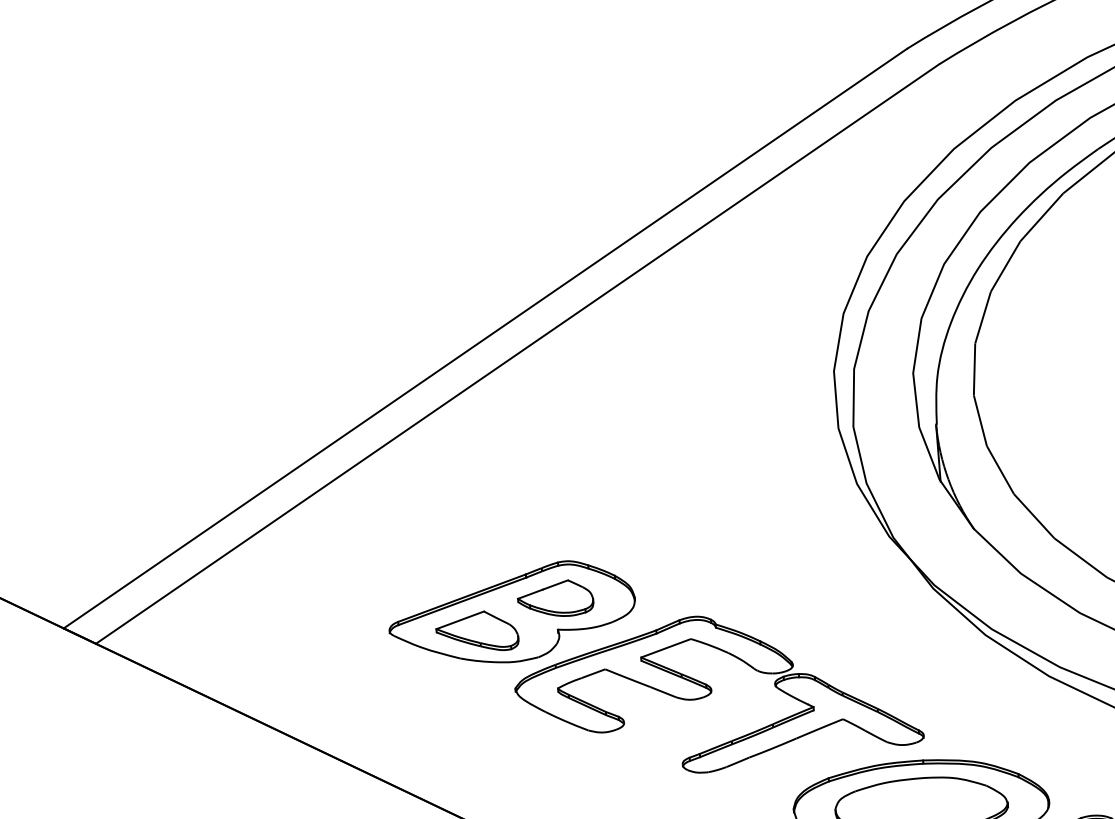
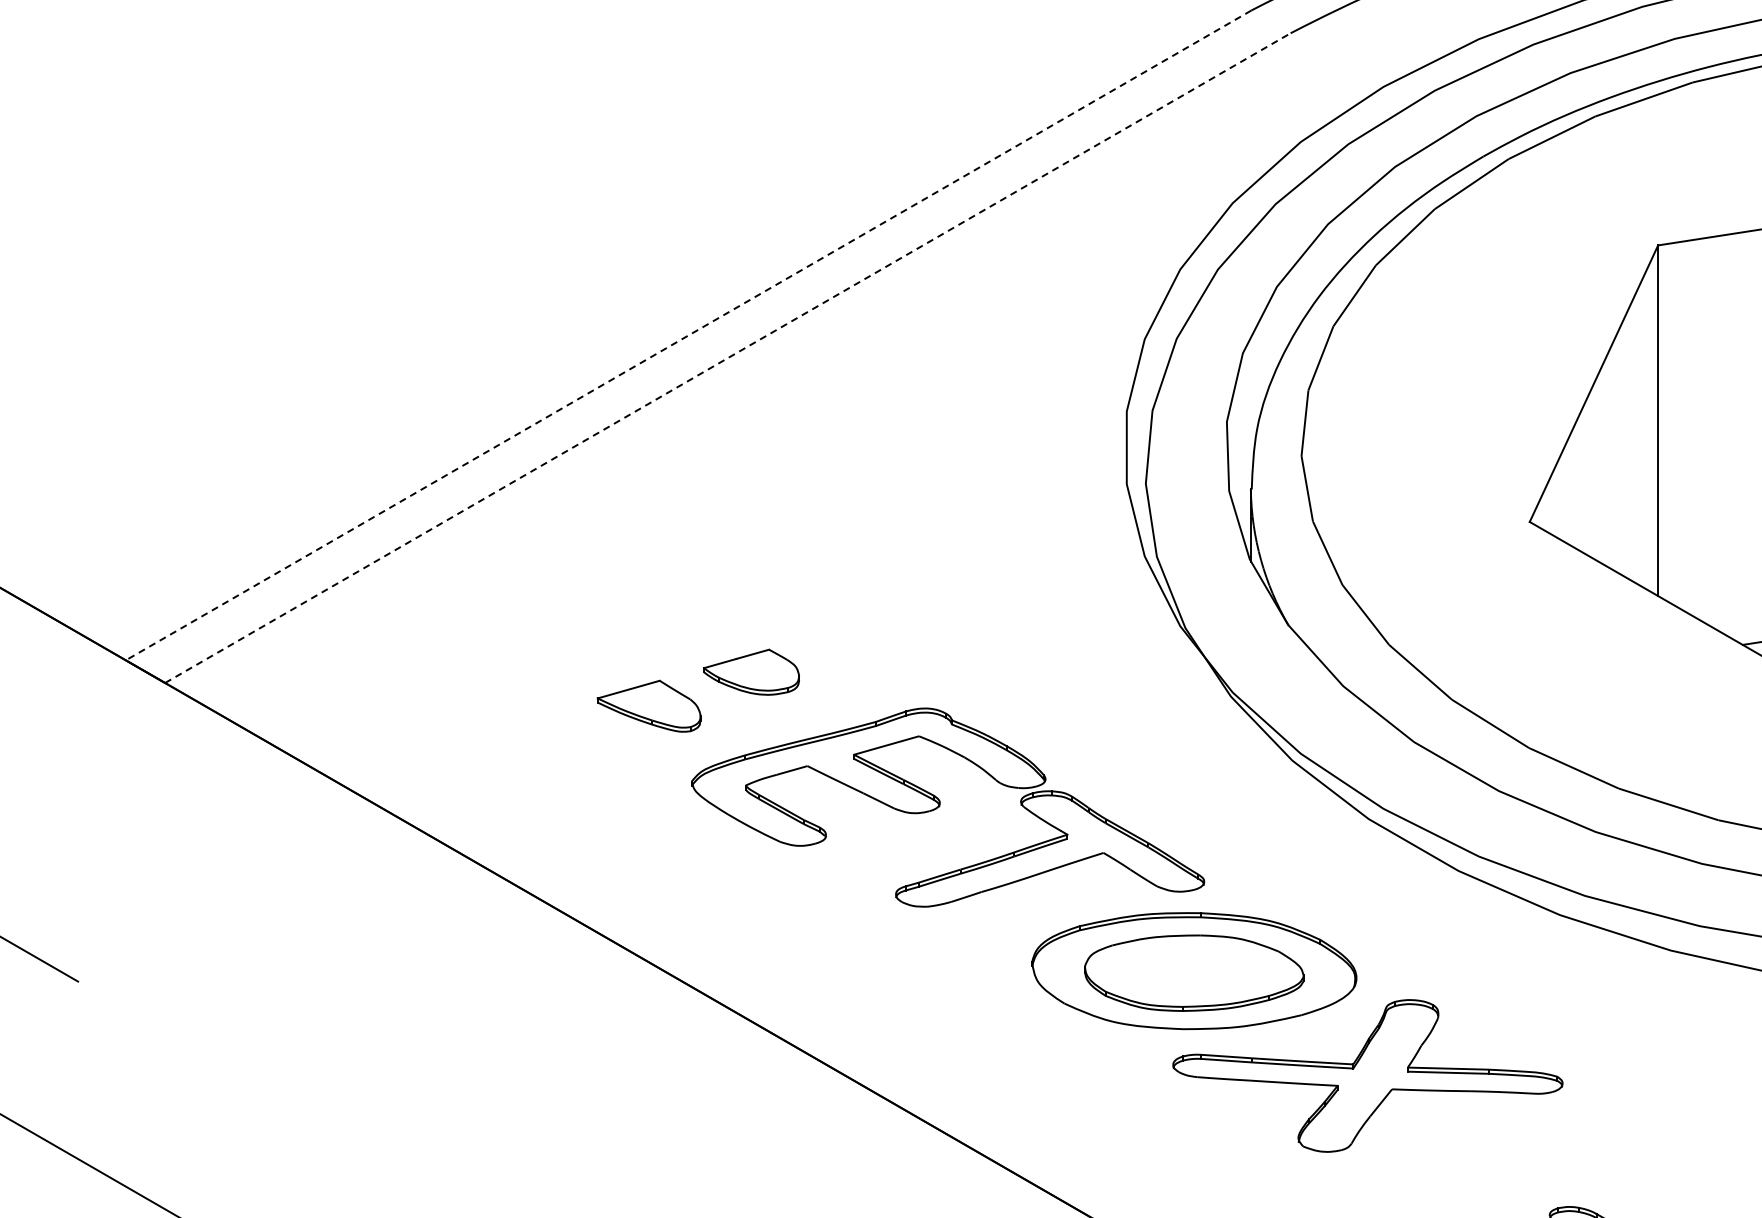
line: (485, 338) -> (688, 335), solid -> dashed
line: (517, 354) -> (727, 358), solid -> dashed
part: (511, 613) -> (694, 686), removed

